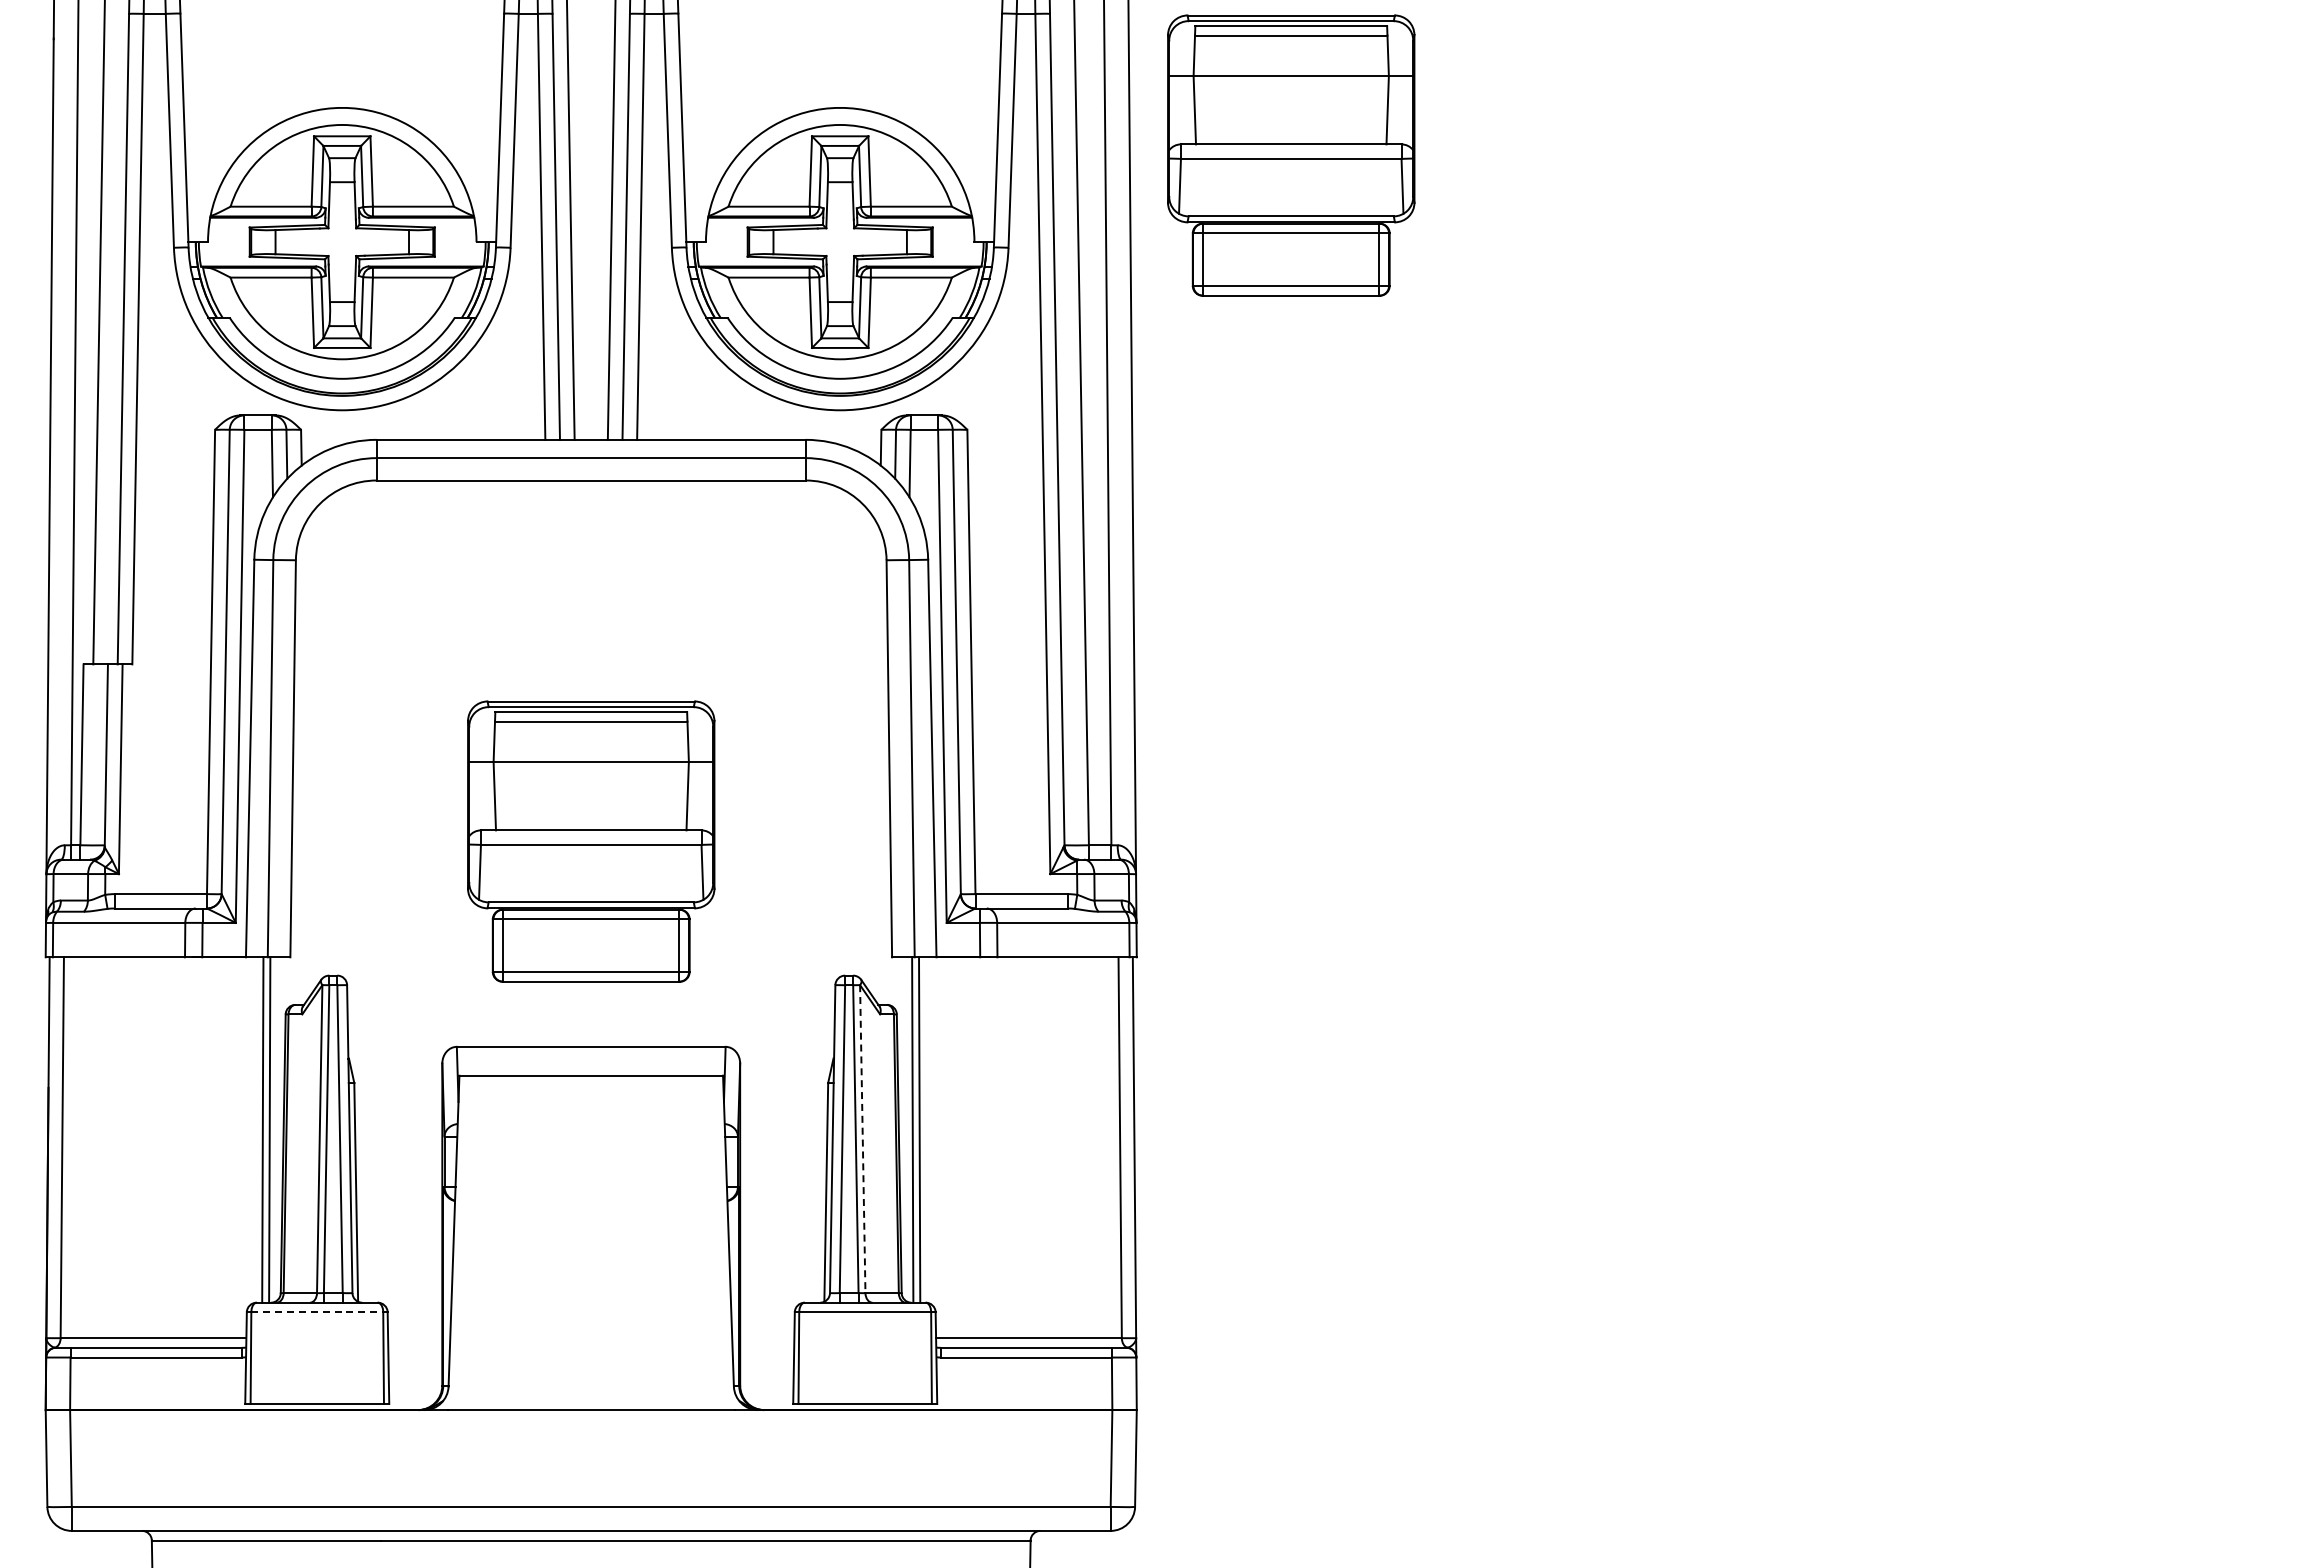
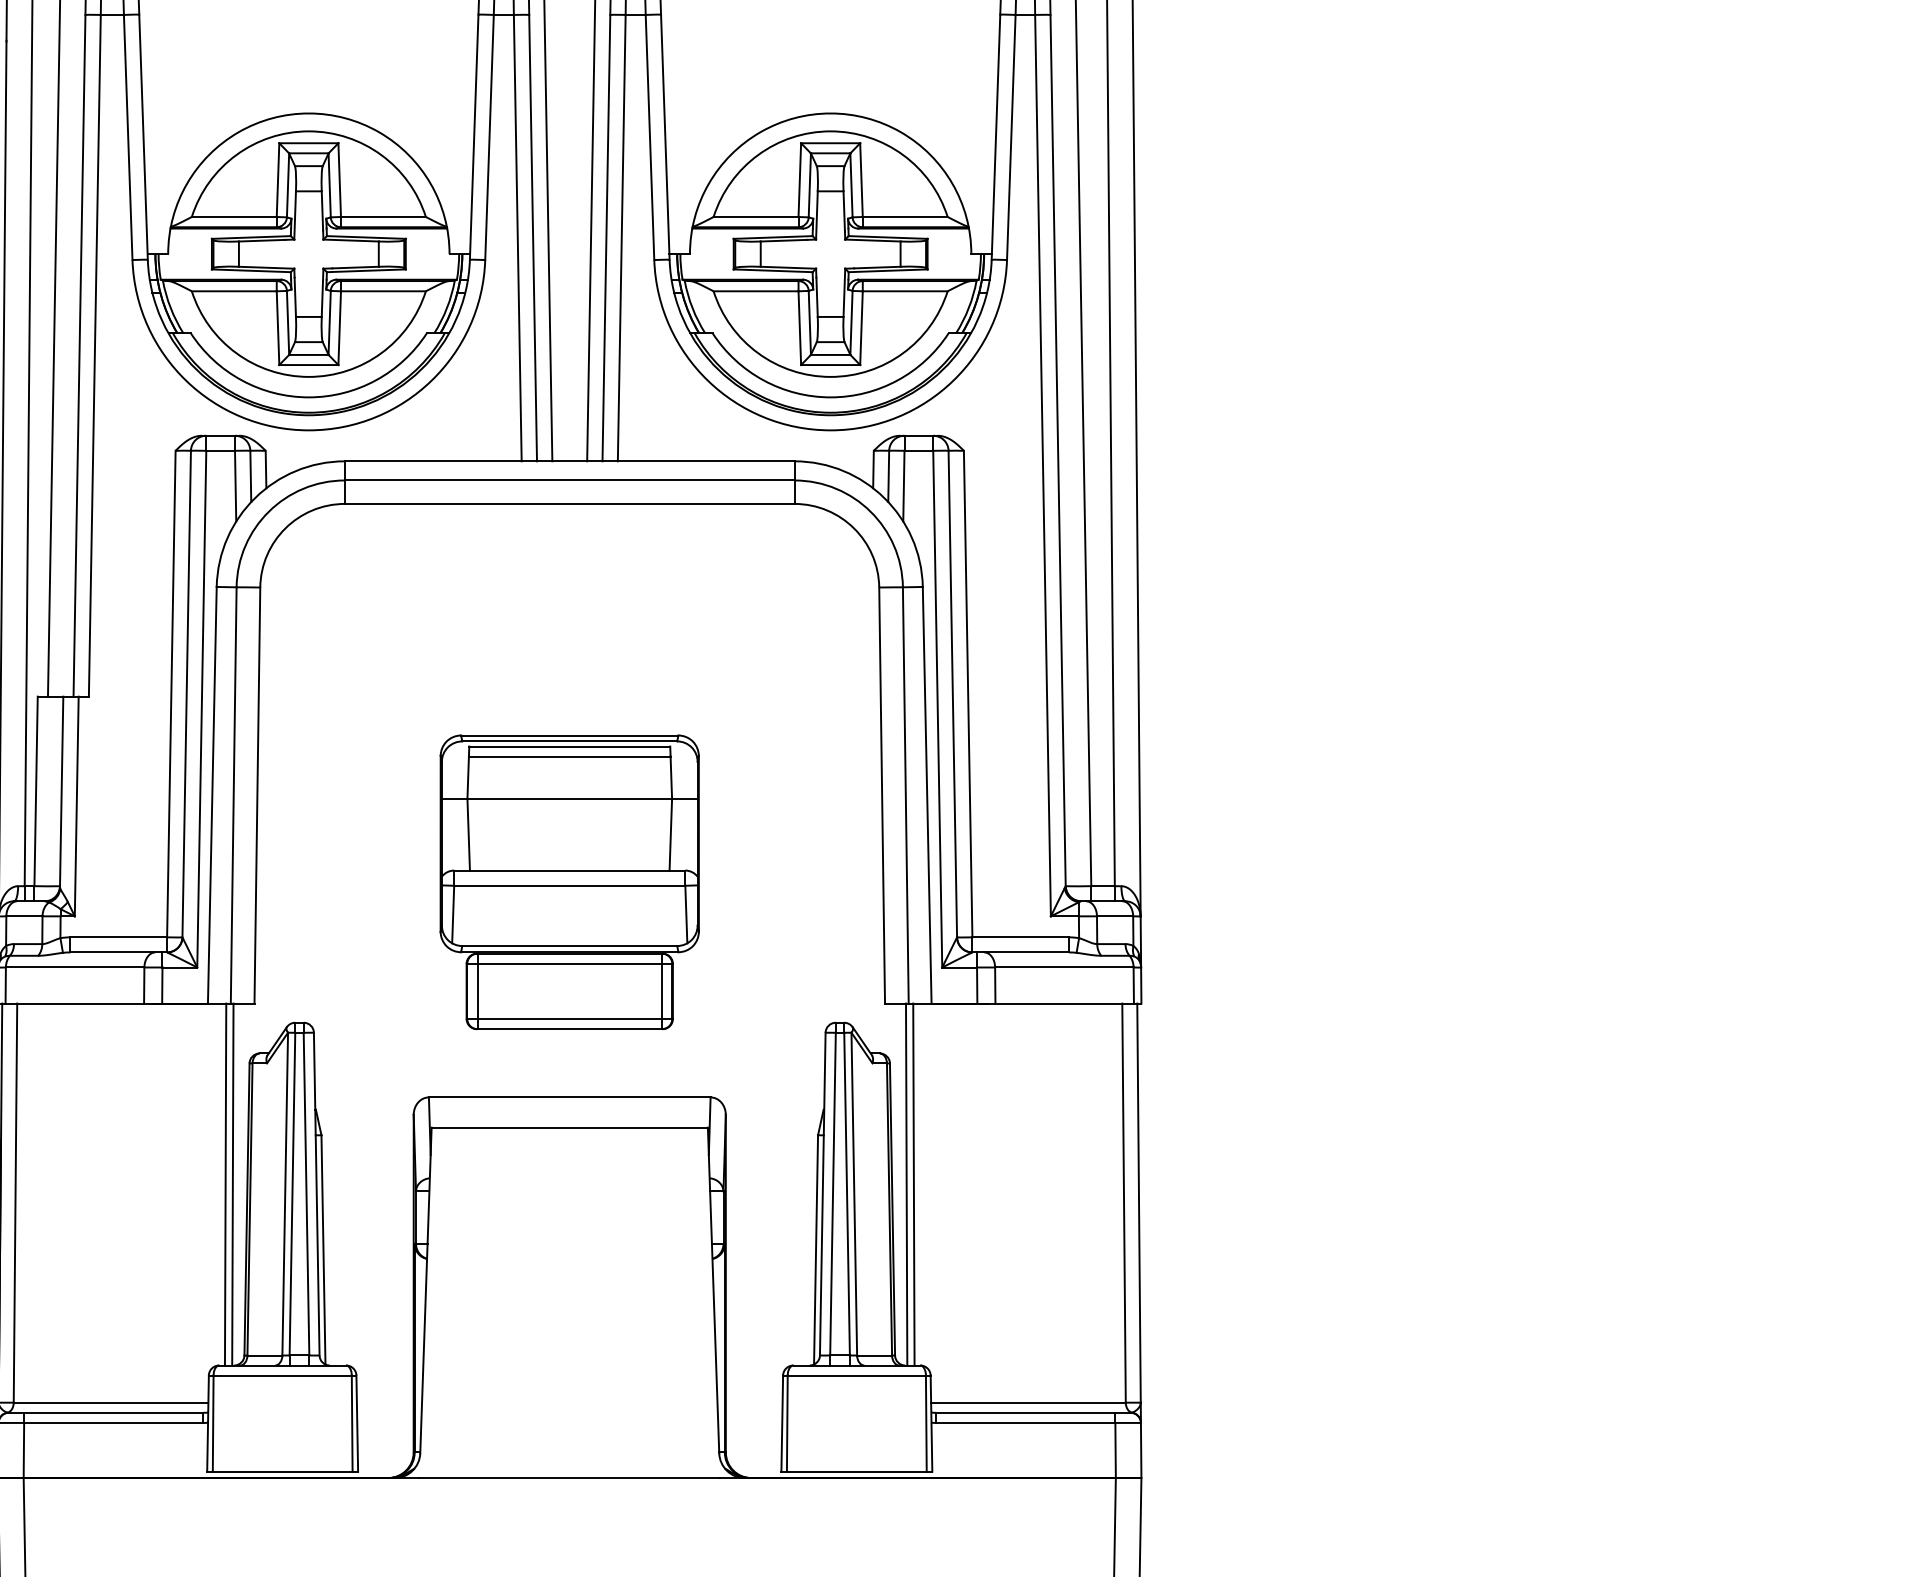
part: (1291, 155) -> (1303, 163), removed
line: (862, 1139) -> (854, 1194), dashed -> solid
line: (317, 1312) -> (282, 1375), dashed -> solid

